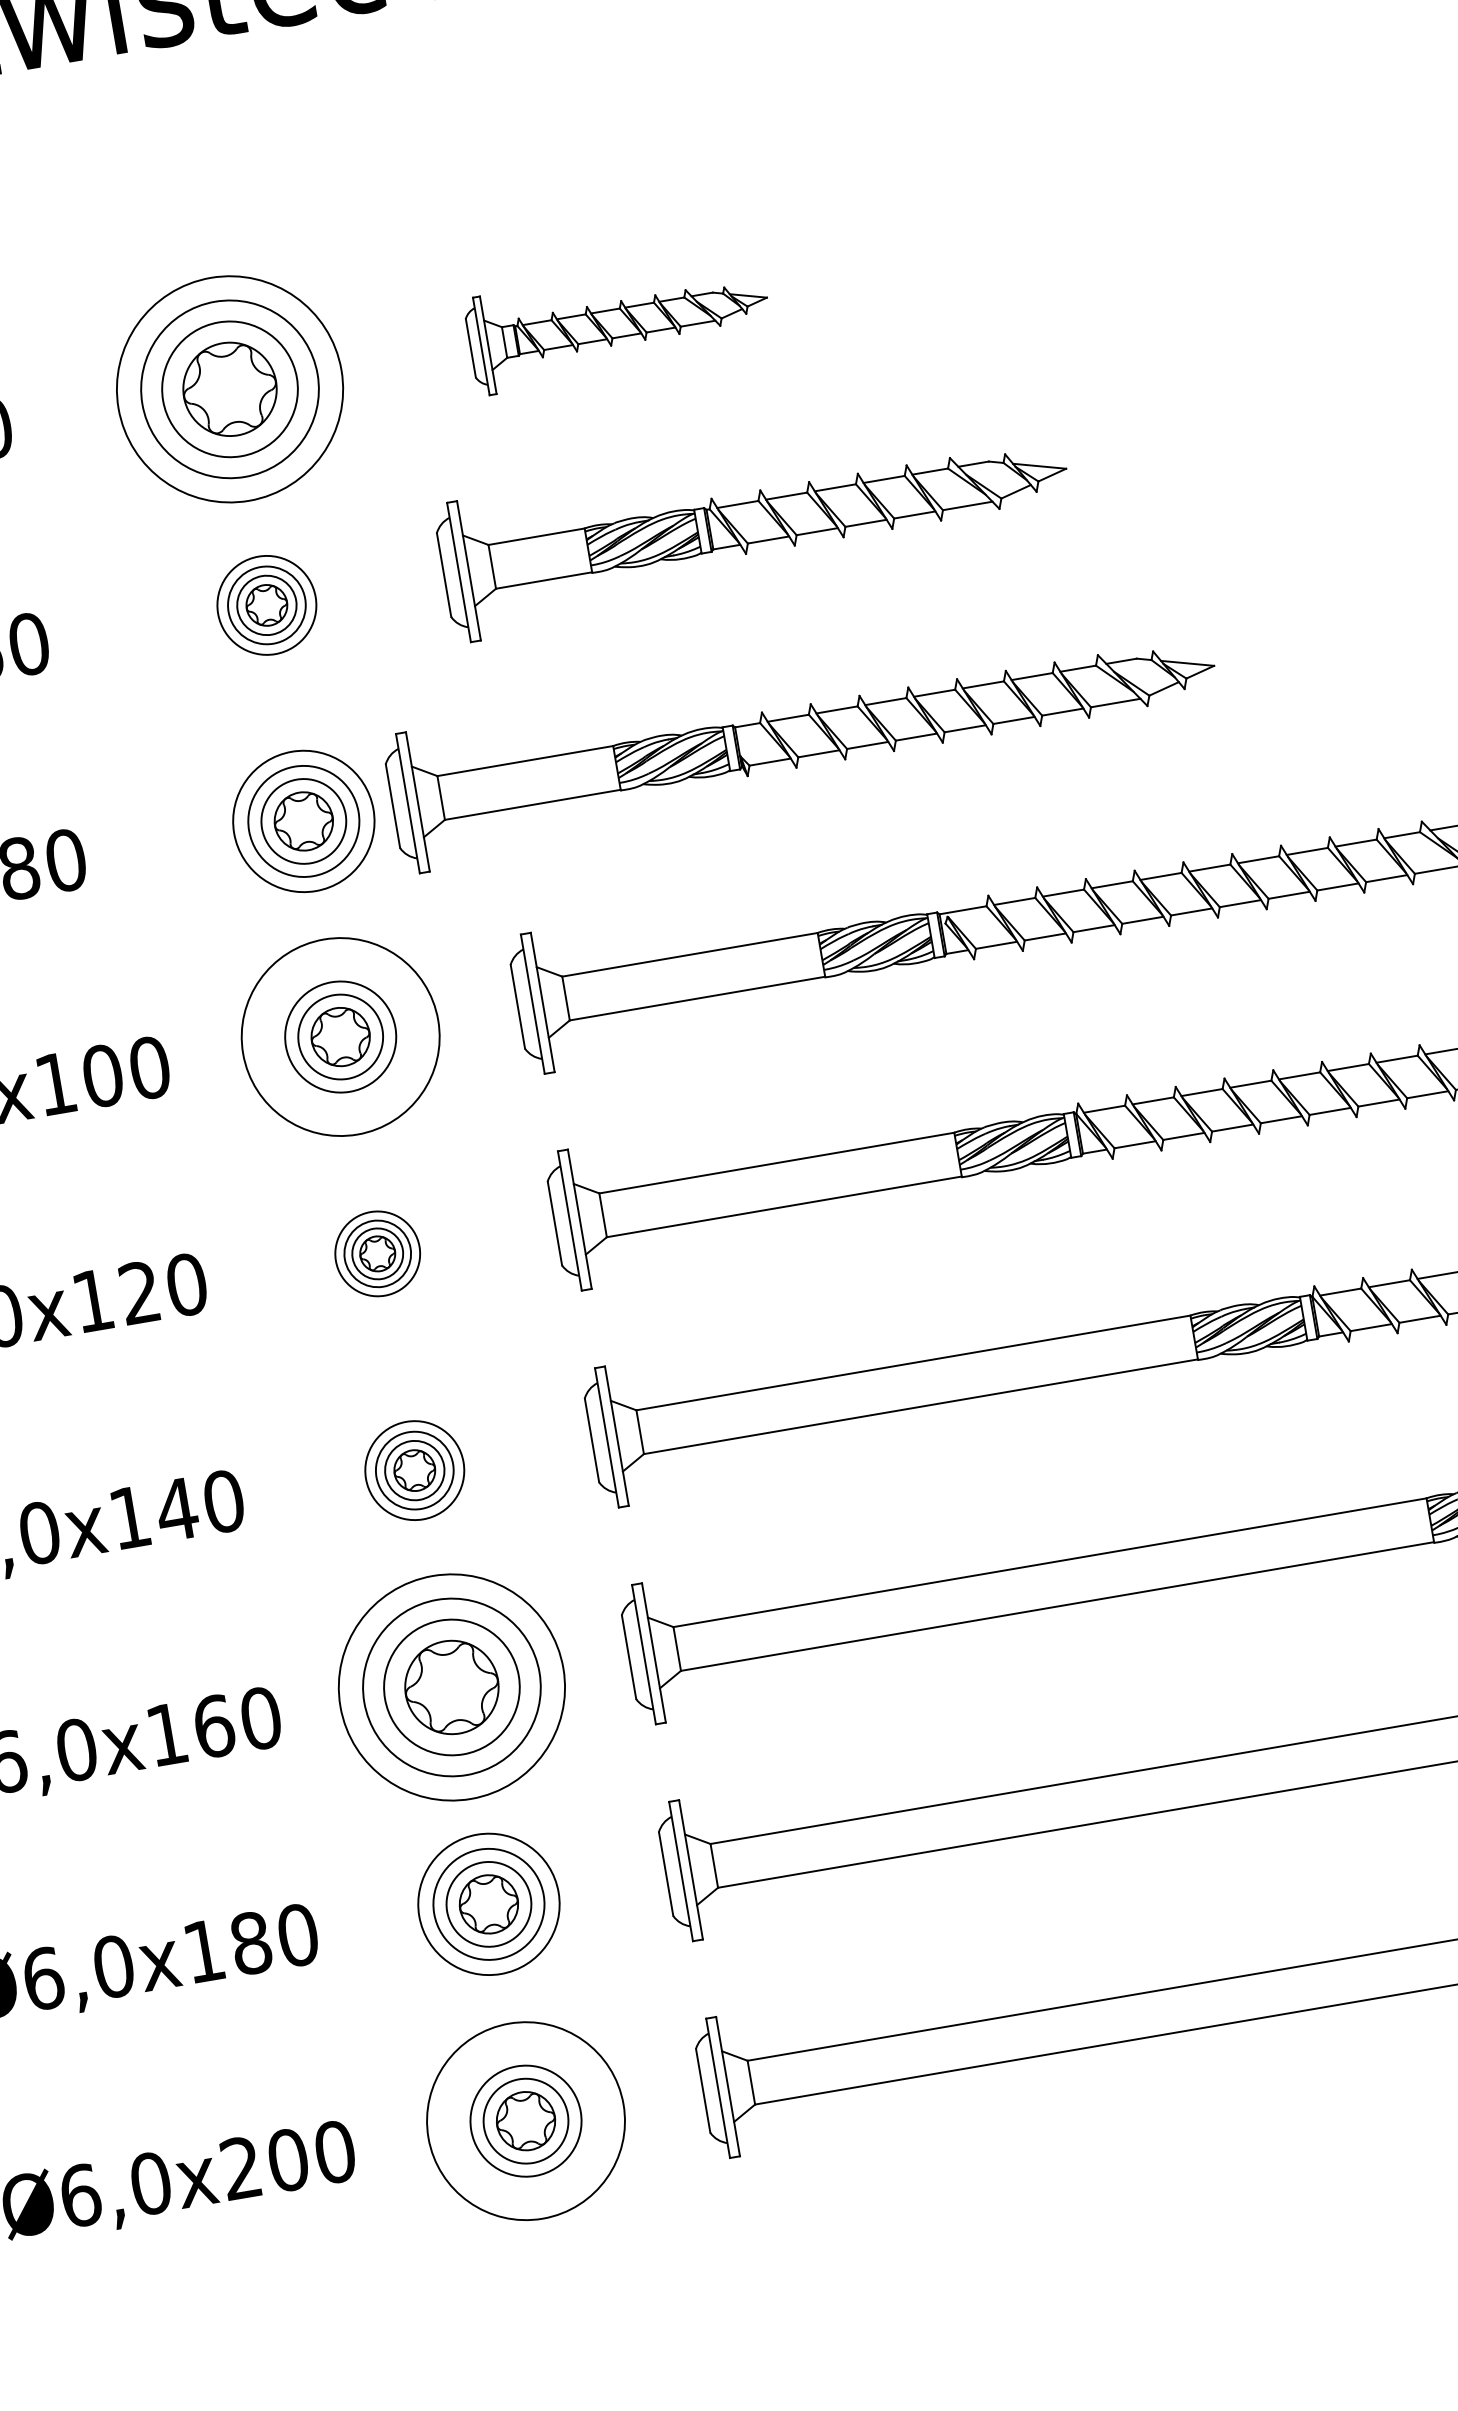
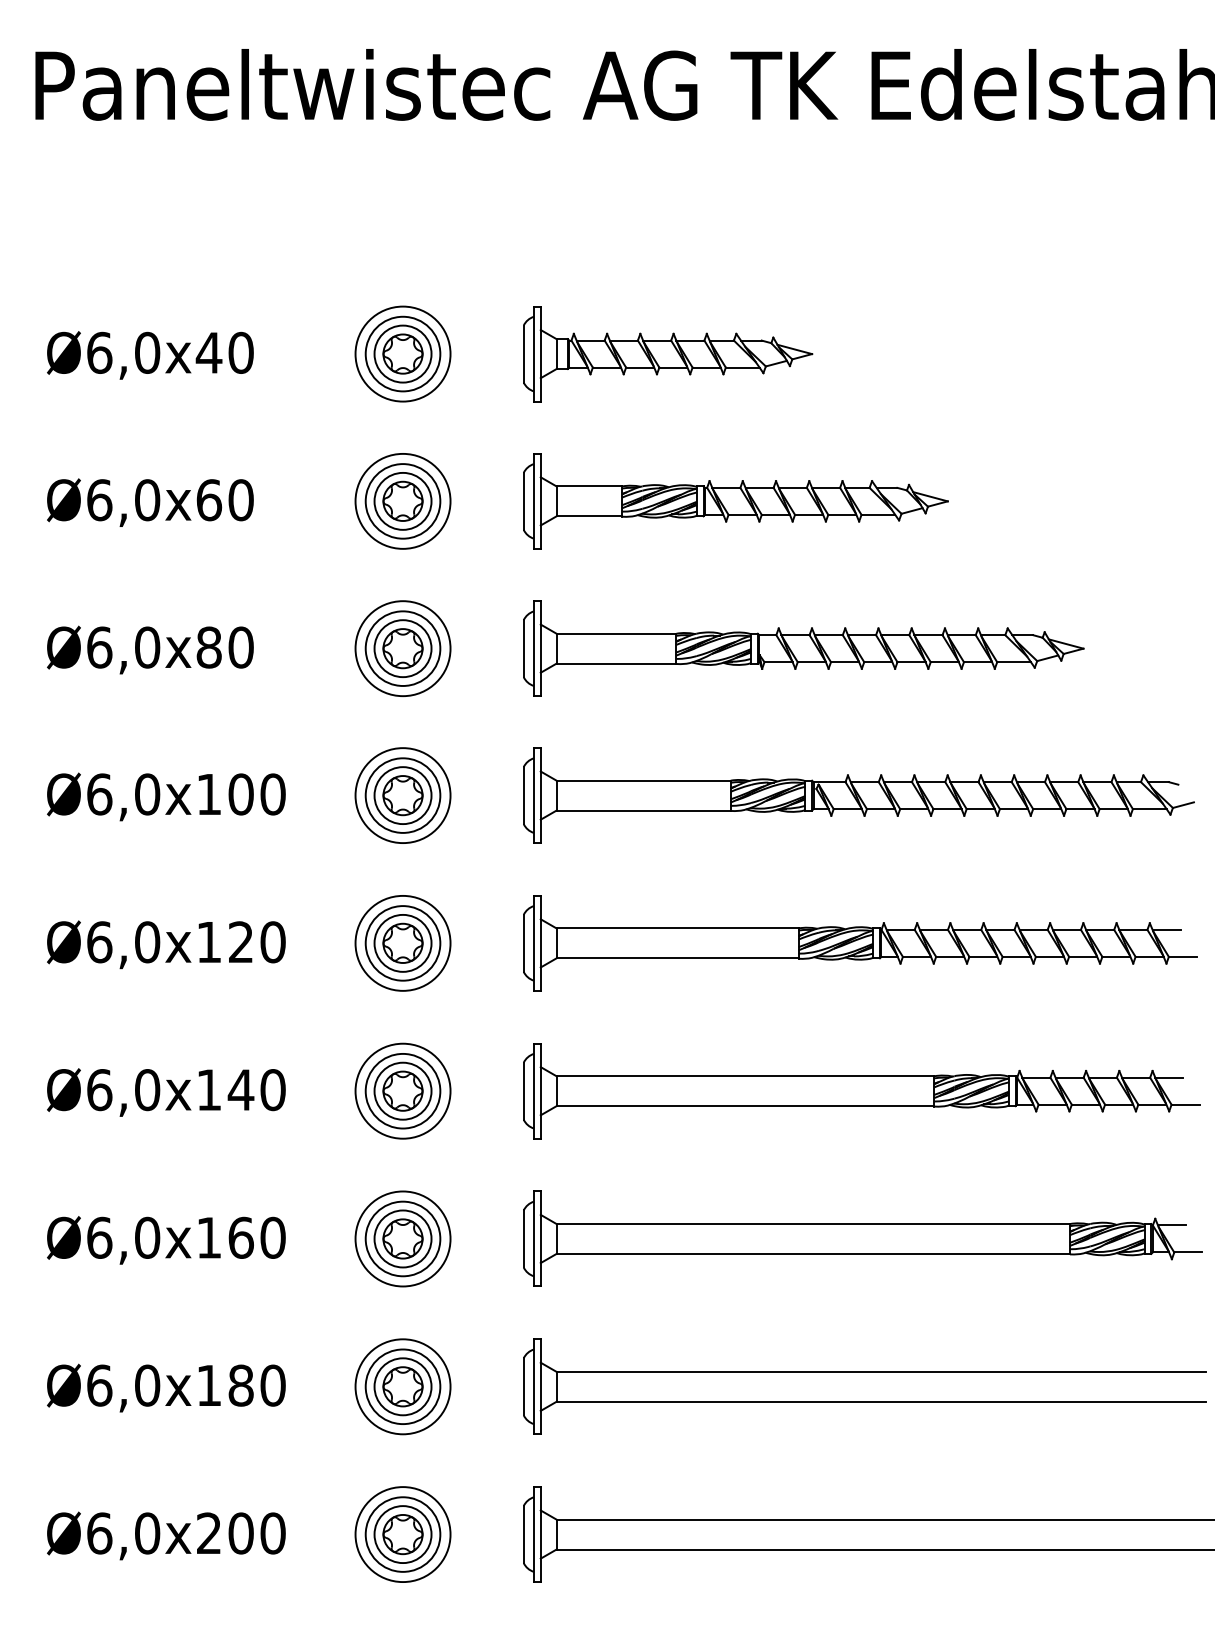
part: (619, 323) -> (668, 354), size x1.43
part: (229, 388) -> (402, 353), size x0.62
part: (266, 605) -> (402, 501), size x1.43
part: (803, 735) -> (803, 648), moved
circle: (339, 1036) -> (402, 795), size x0.71
part: (376, 1254) -> (402, 943), size x1.67
part: (413, 1469) -> (402, 1090), size x1.43
part: (450, 1686) -> (402, 1238), size x0.62
circle: (525, 2121) -> (402, 1534), size x0.71

